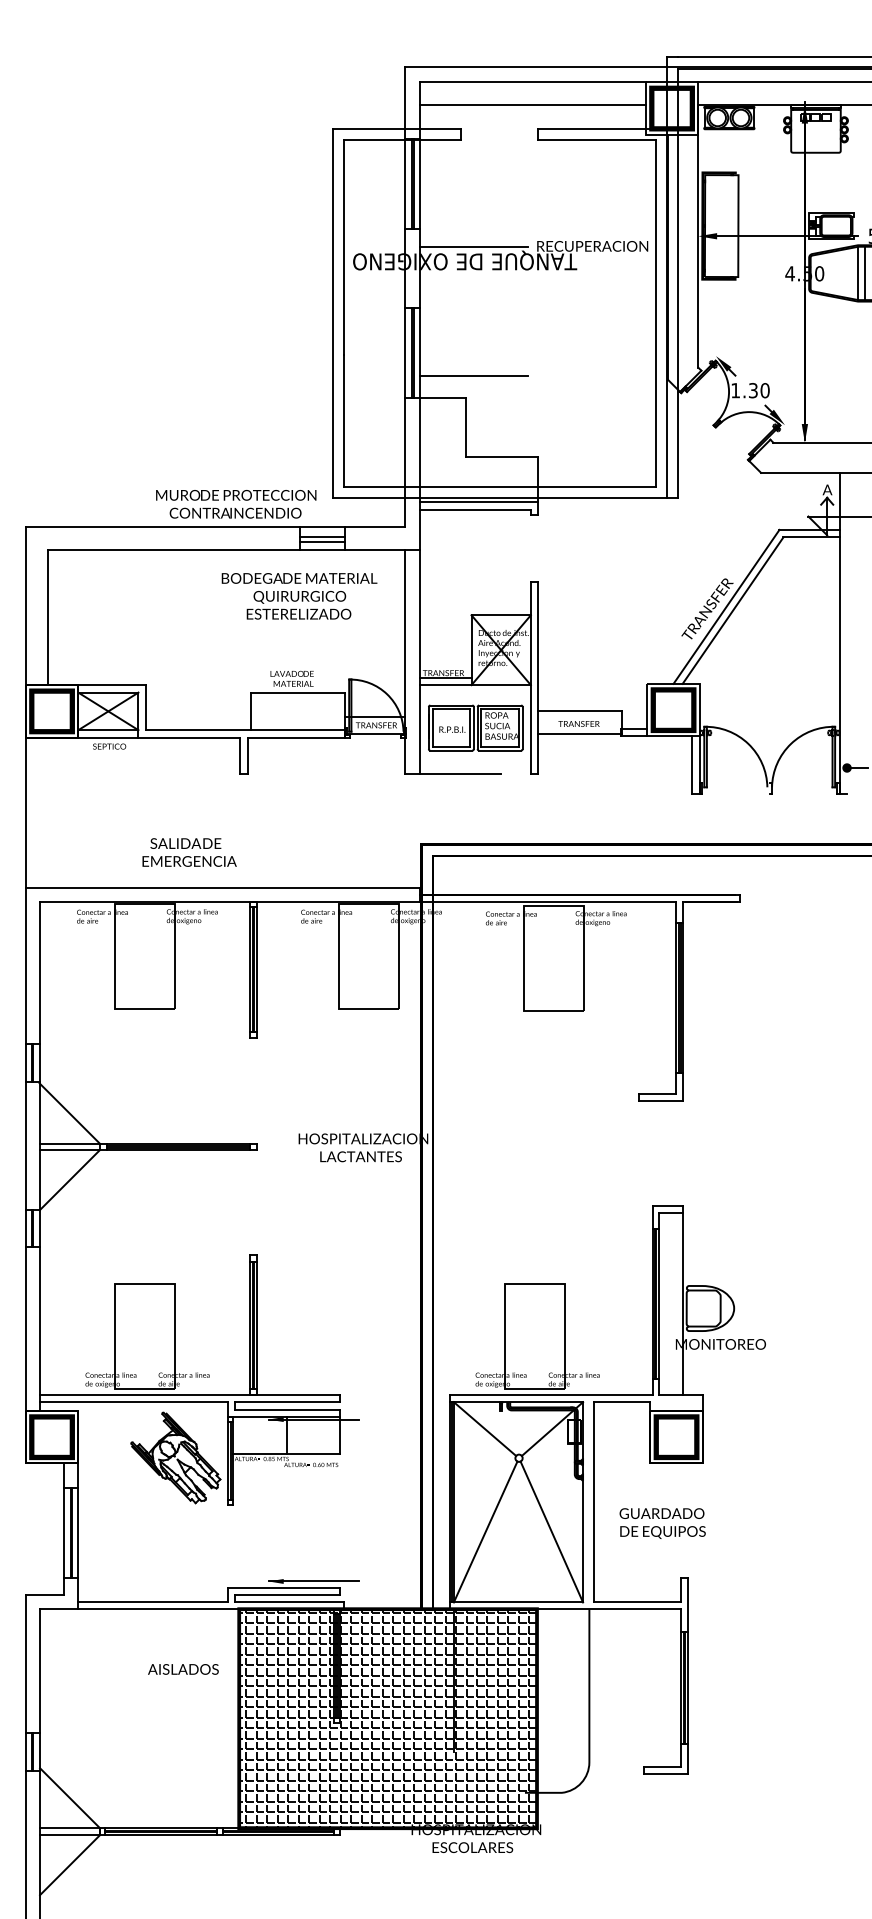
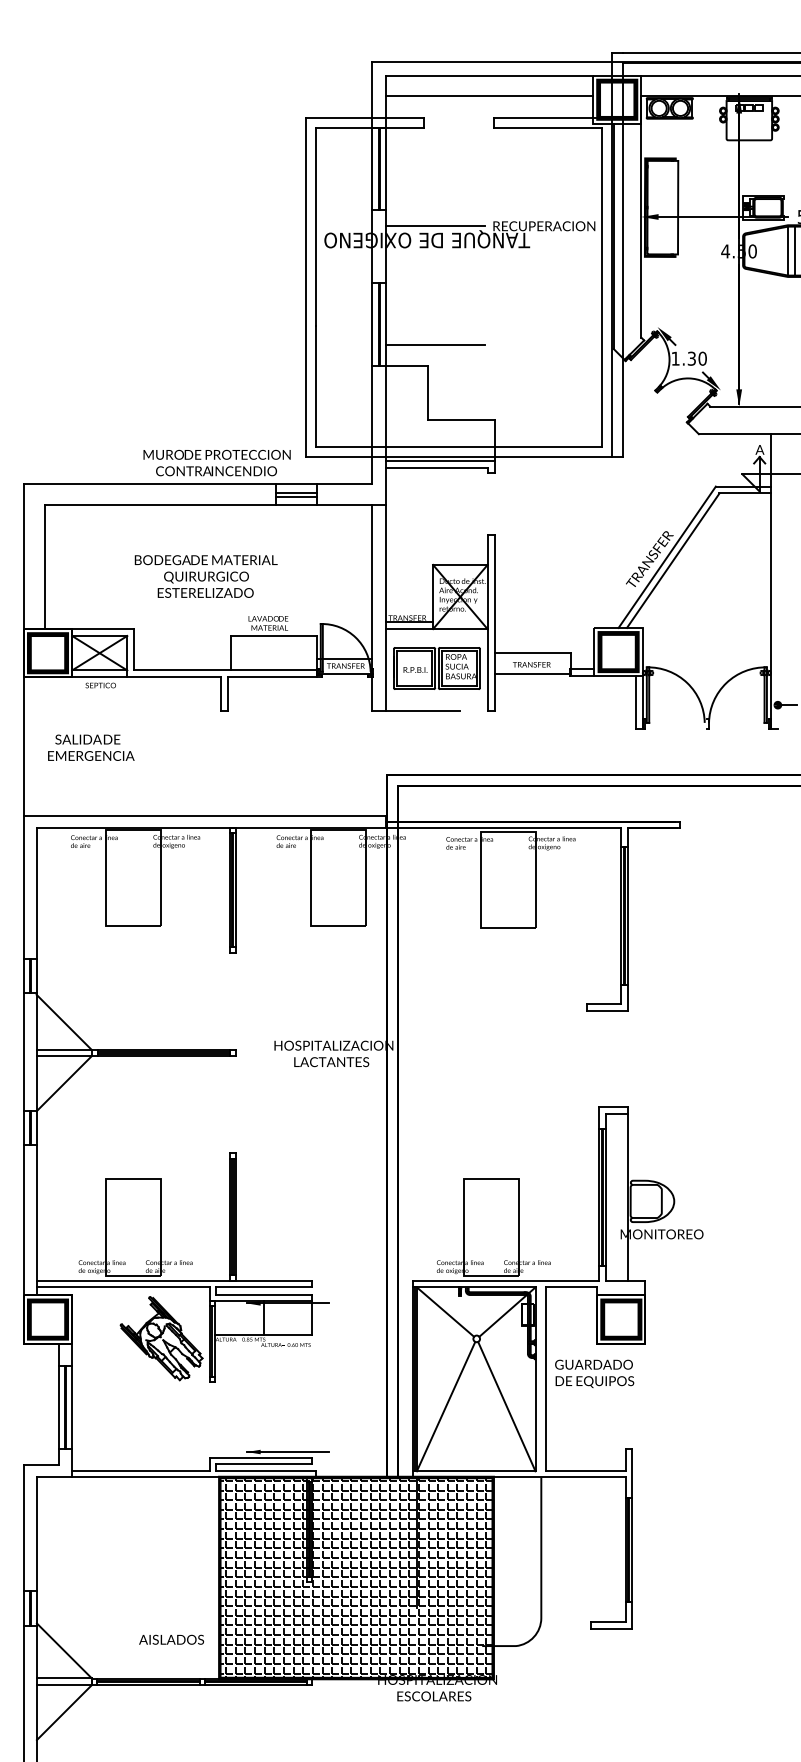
text: (298, 596) -> (205, 576), moved
text: (189, 852) -> (91, 747), moved
text: (662, 1523) -> (594, 1373), moved
text: (183, 1669) -> (171, 1639), moved

